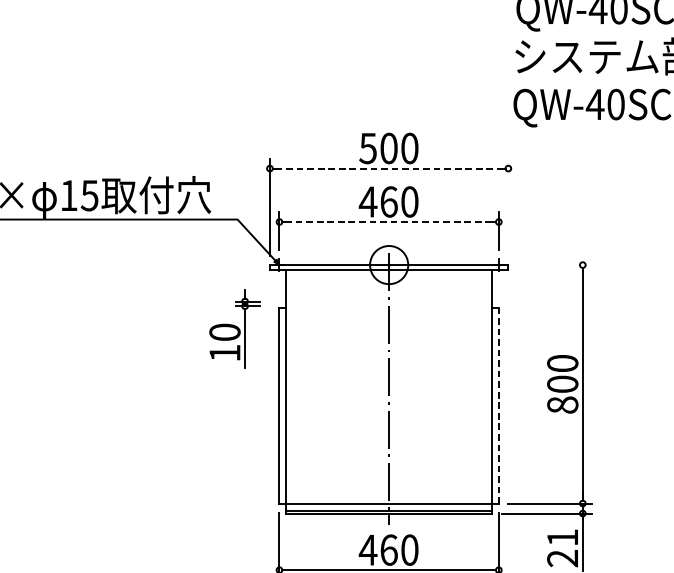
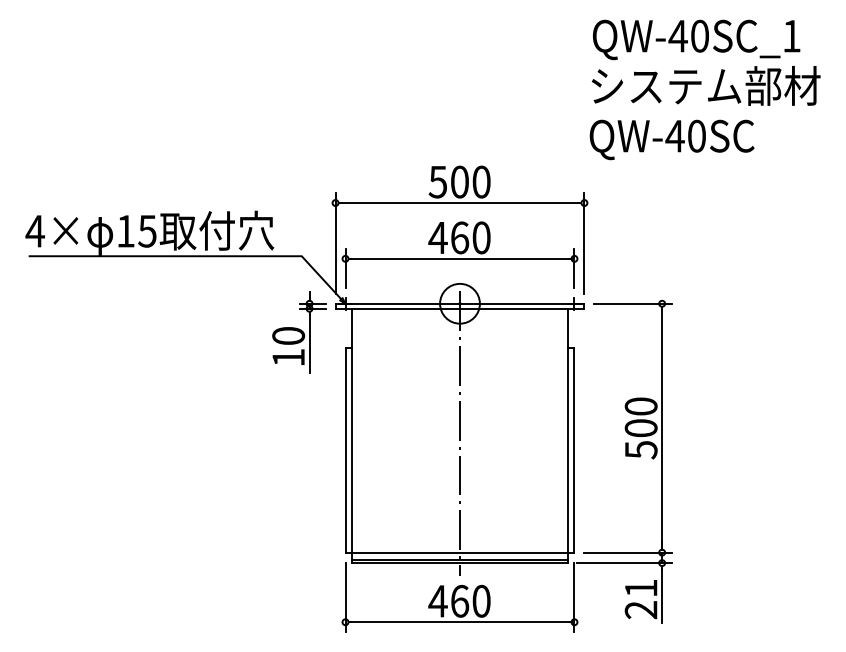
line: (389, 169) -> (460, 203), dashed -> solid
line: (508, 207) -> (584, 243), added
line: (389, 221) -> (460, 258), dashed -> solid
line: (555, 264) -> (633, 303), added
part: (235, 329) -> (299, 332), moved
text: (562, 404) -> (640, 449), 800 -> 500
line: (498, 405) -> (574, 450), dashed -> solid

